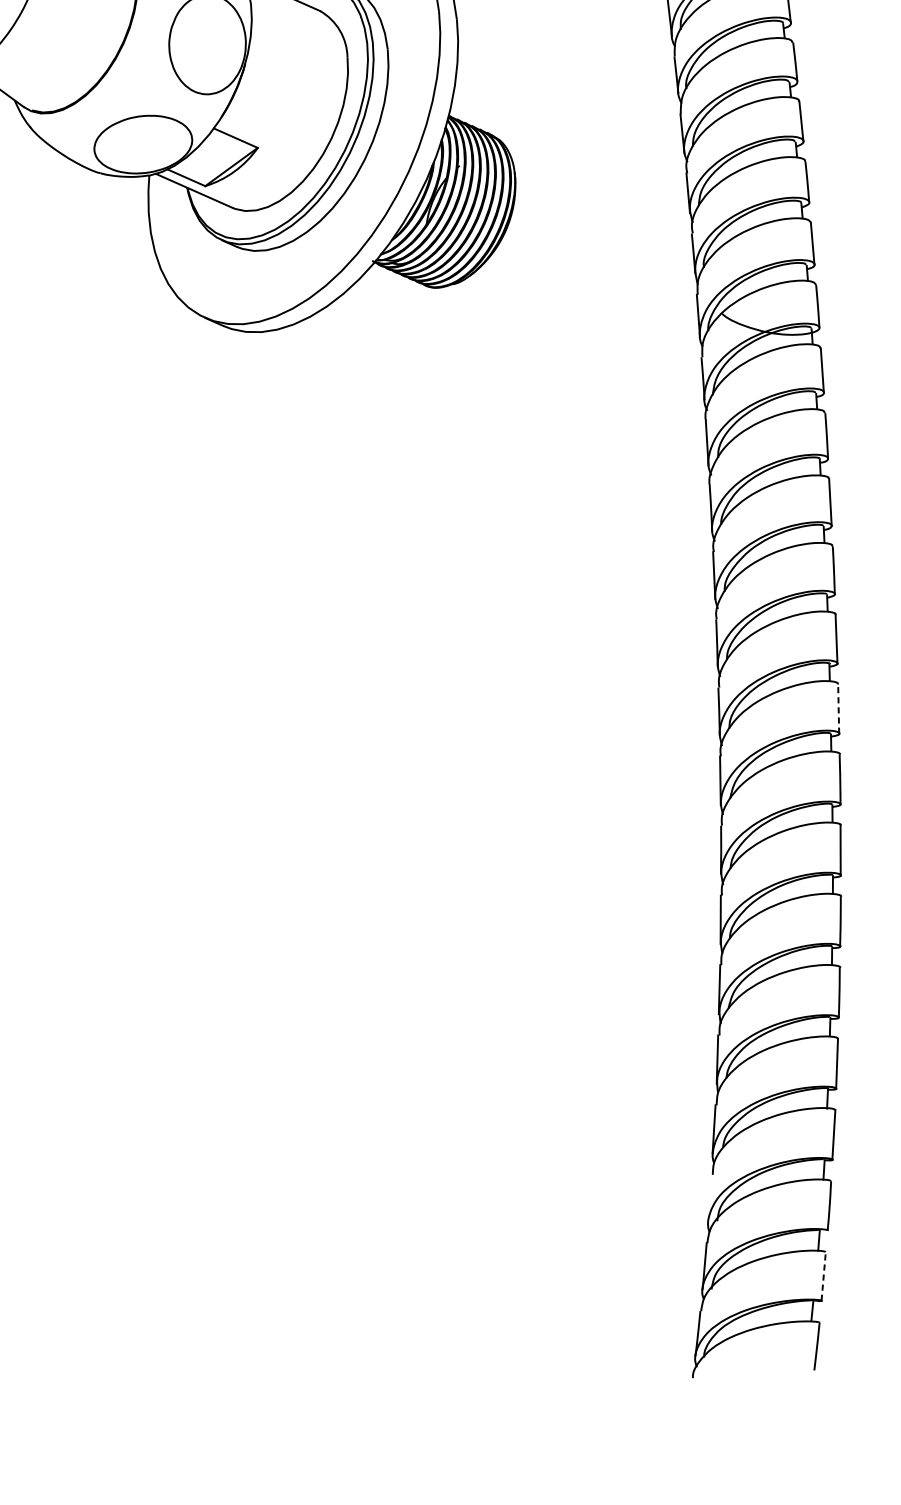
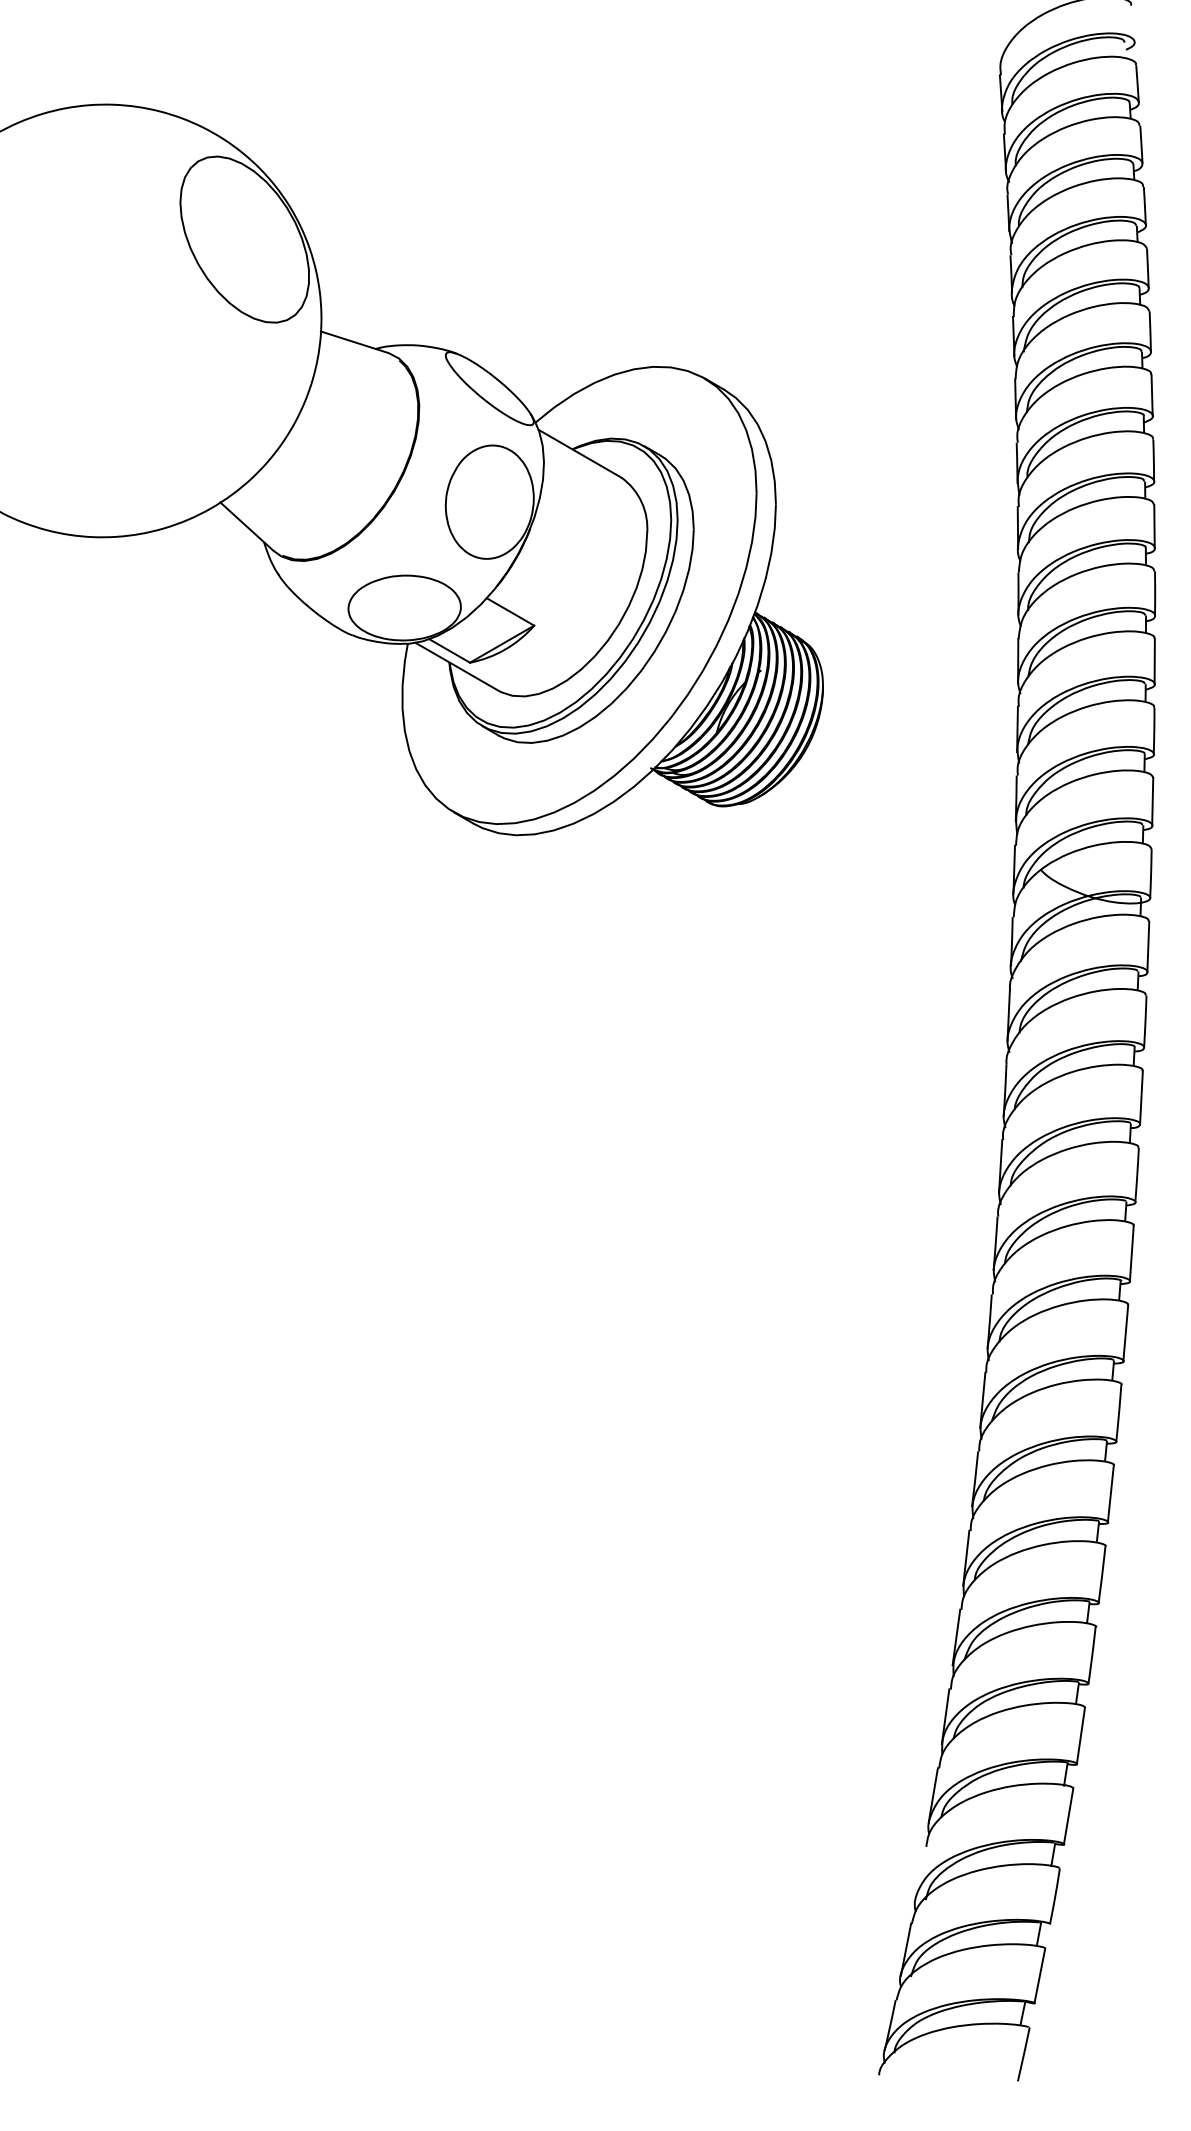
line: (838, 708) -> (1125, 1332), dashed -> solid
line: (823, 1276) -> (1039, 1975), dashed -> solid

